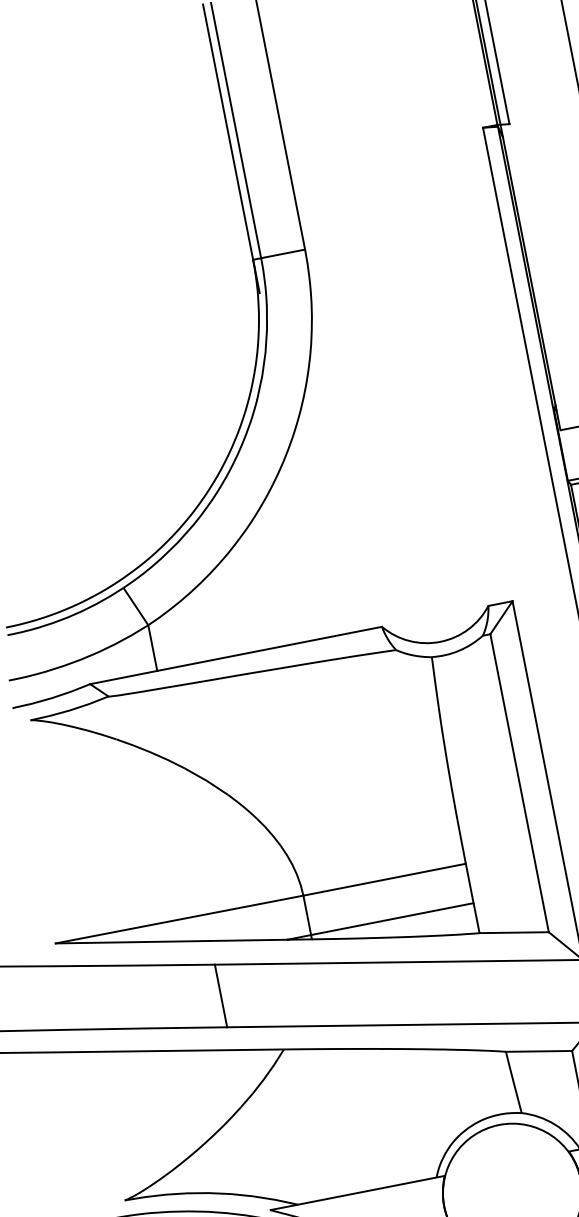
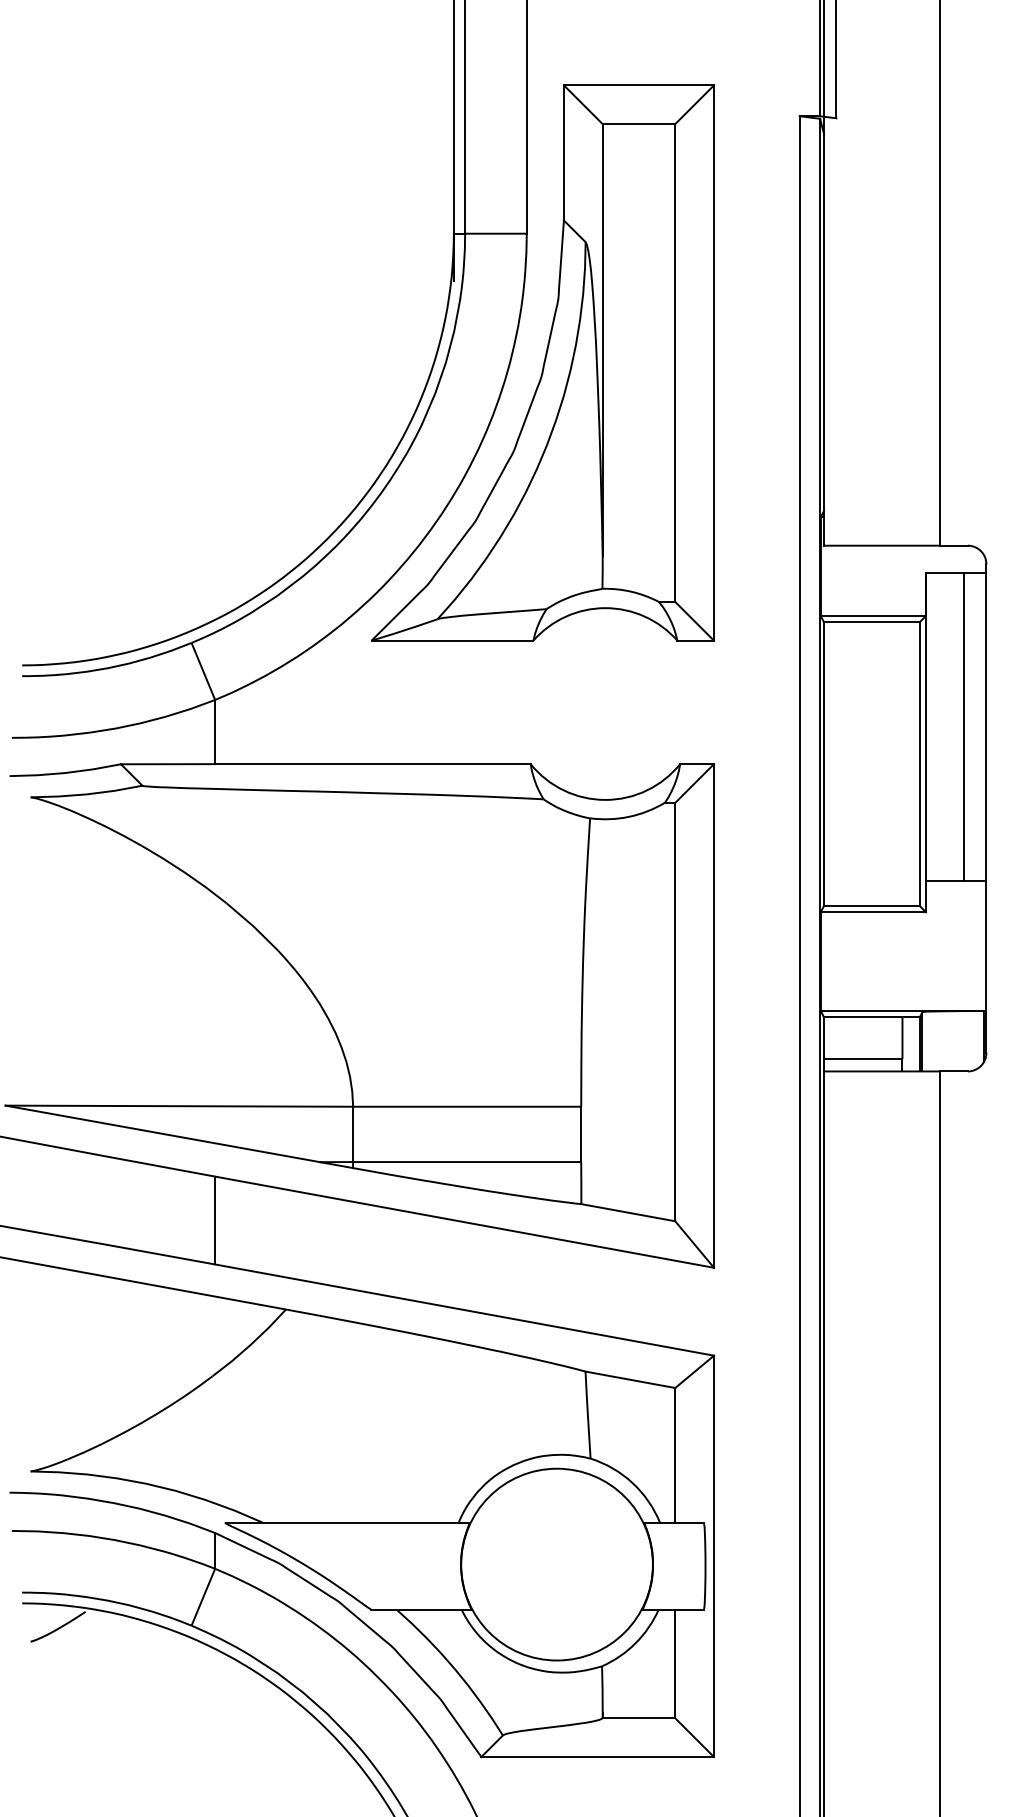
part: (334, 338) -> (543, 362), added

